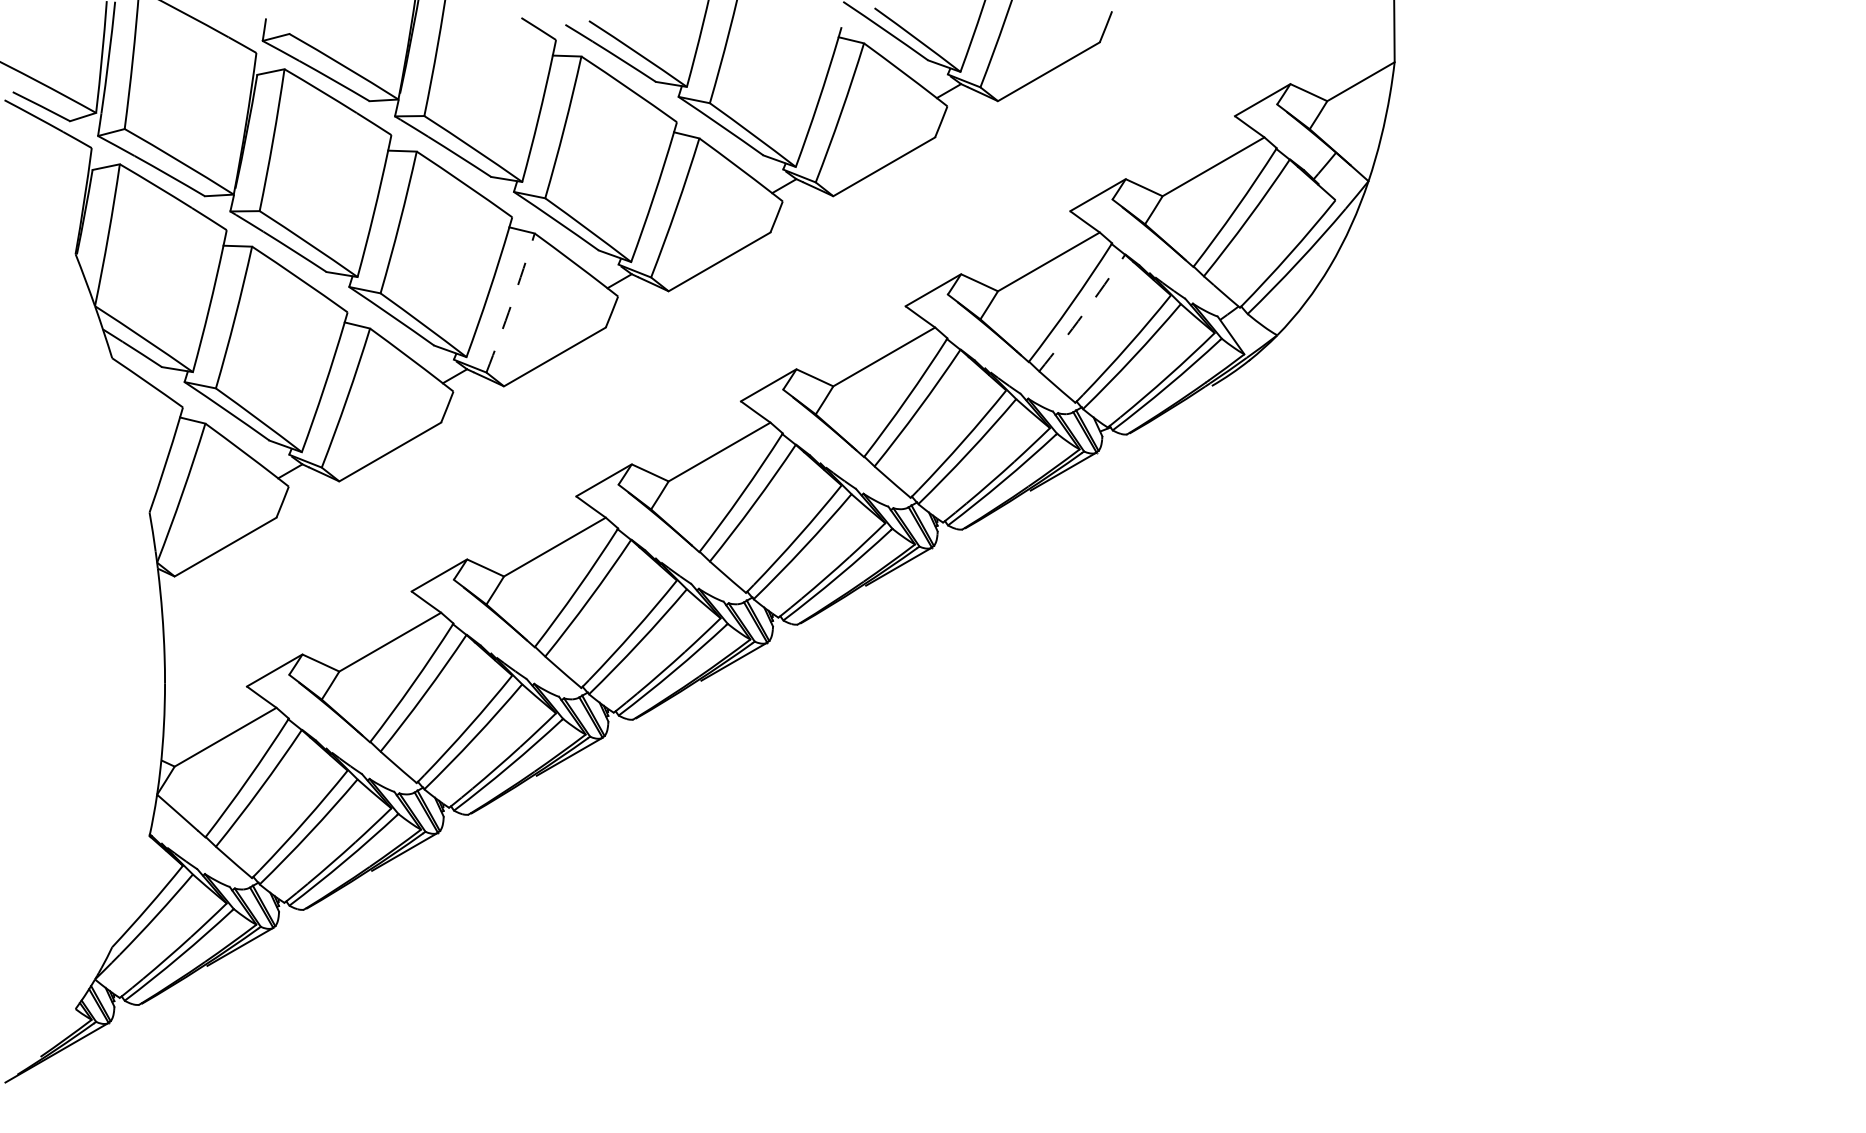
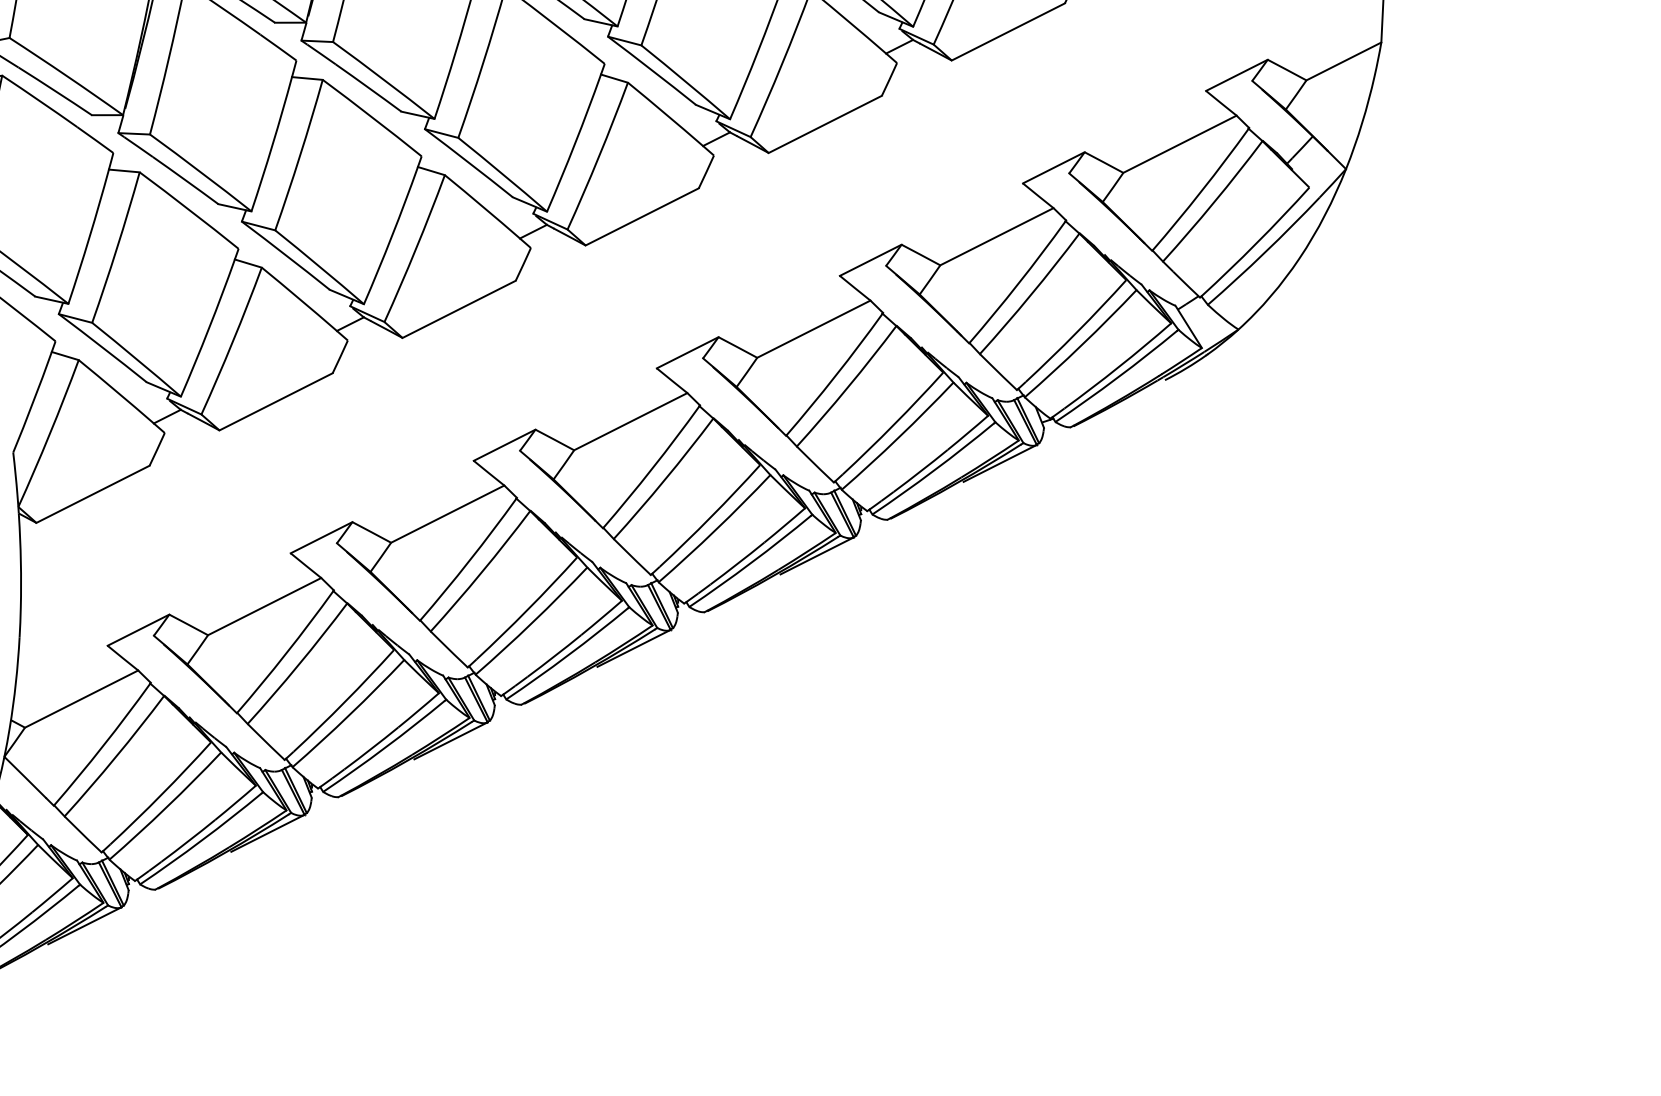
arc: (511, 303) -> (415, 249), dashed -> solid
arc: (1083, 314) -> (1031, 295), dashed -> solid

